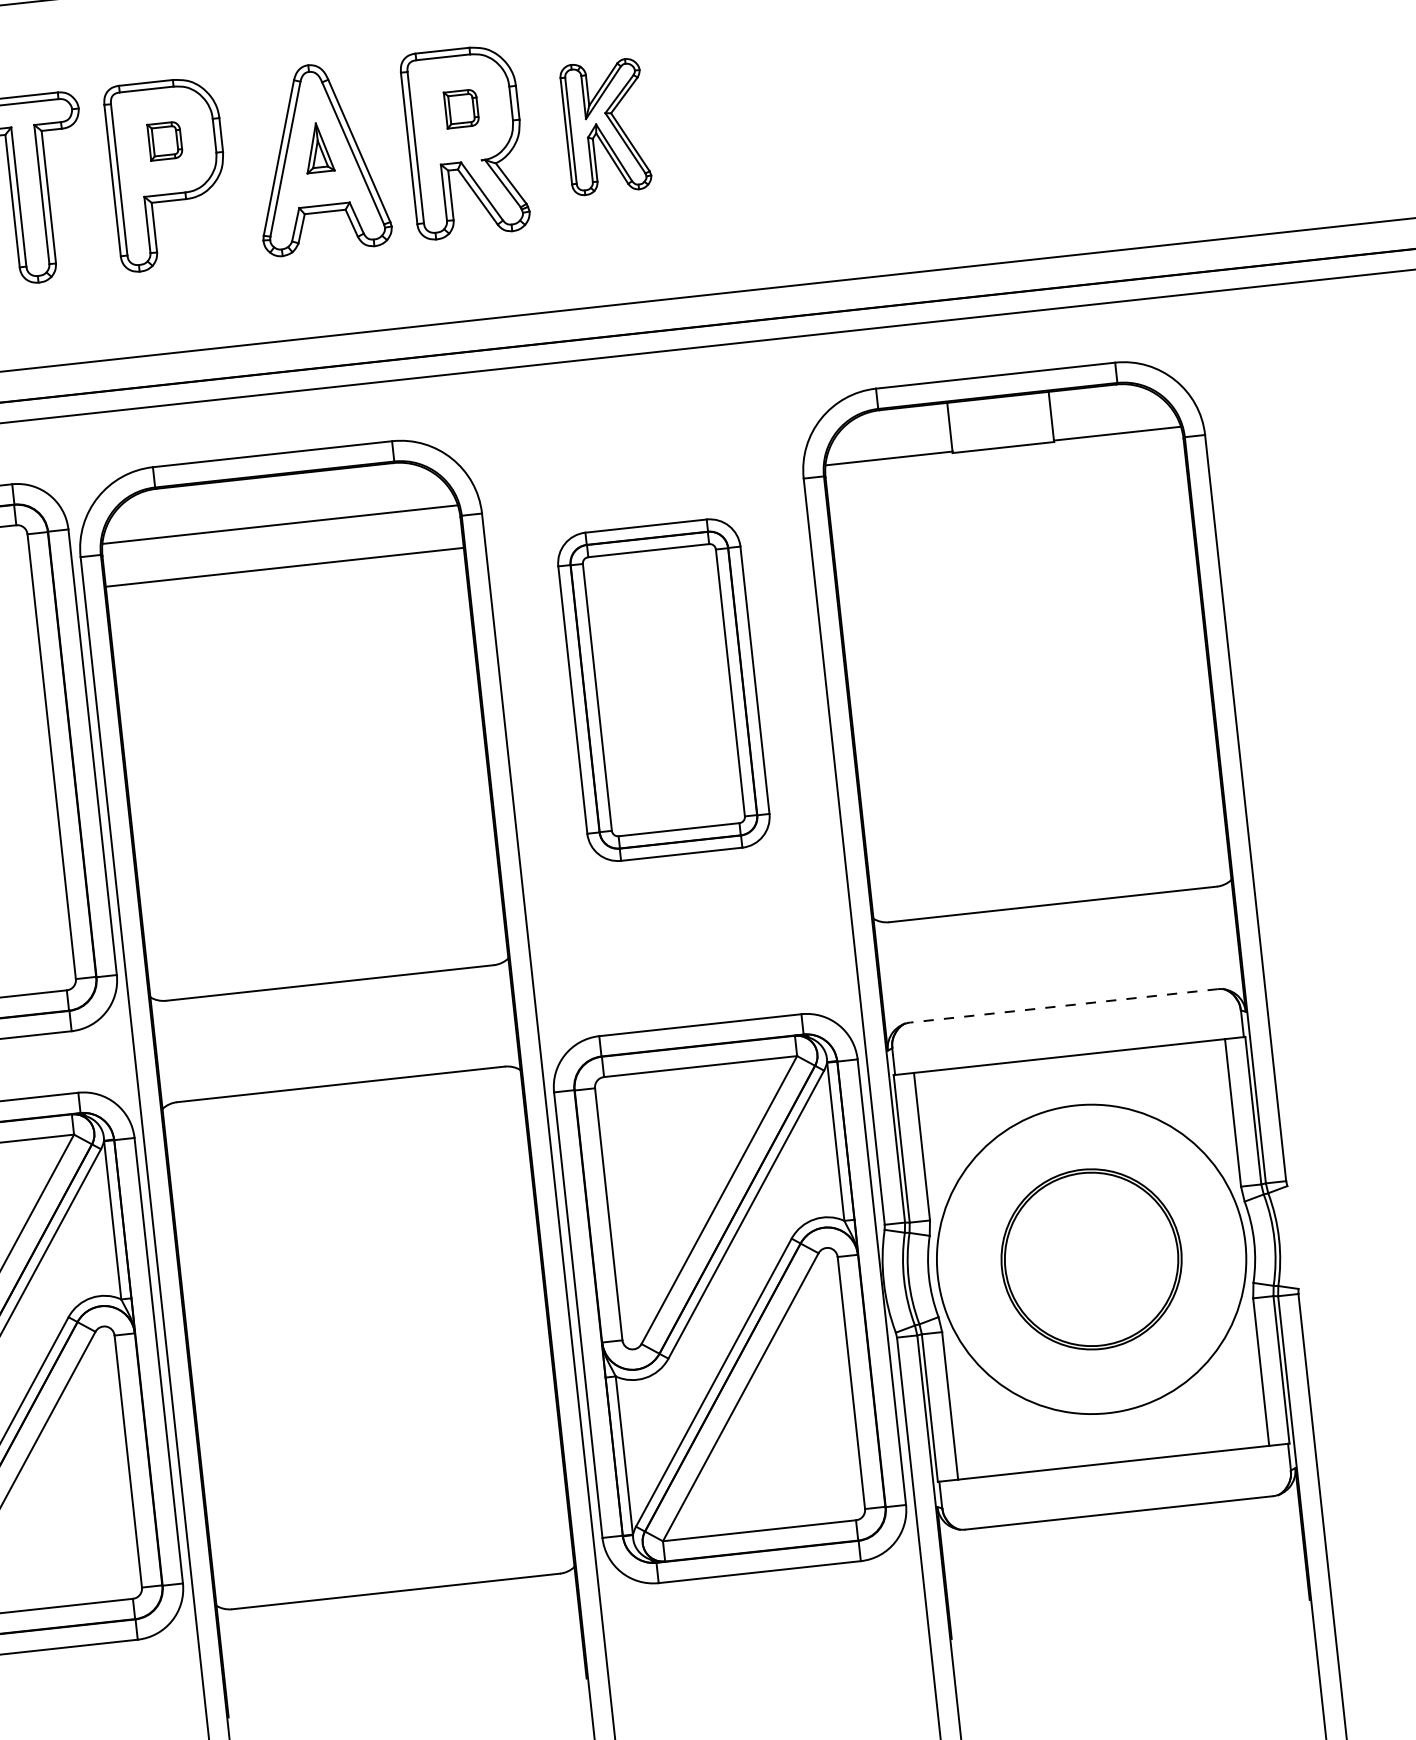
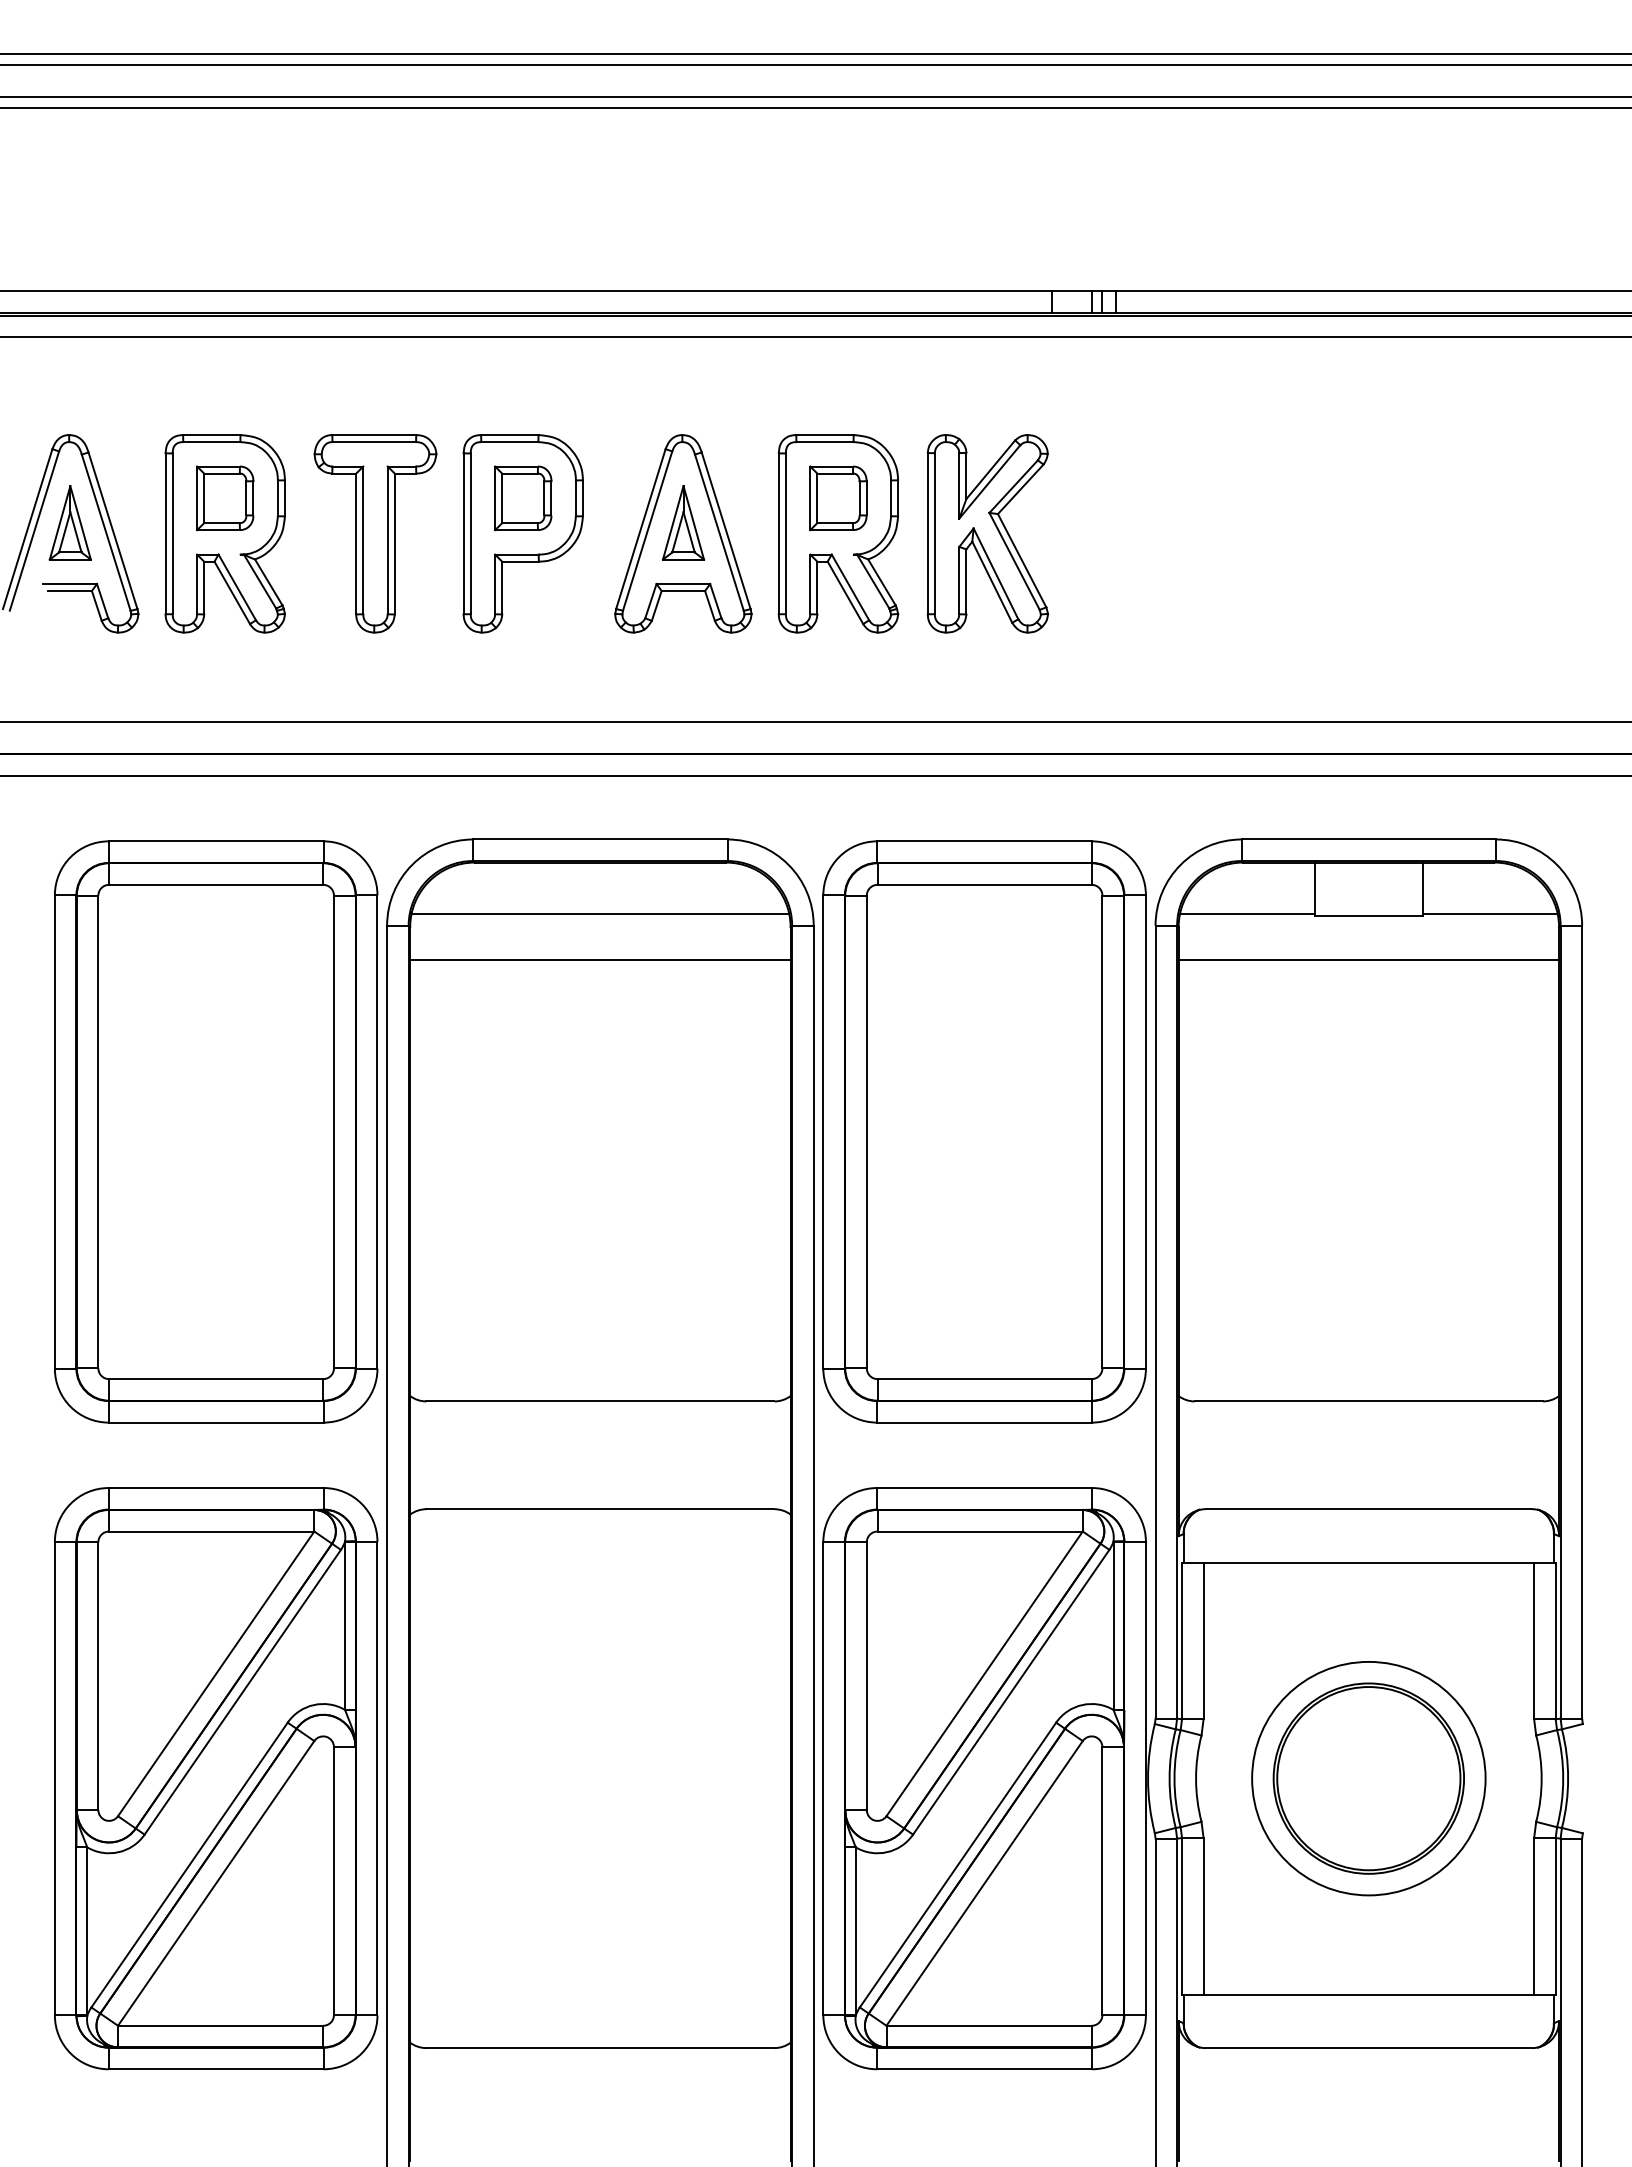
part: (461, 109) -> (838, 498), size x1.67
part: (605, 126) -> (987, 533), size x1.43
part: (165, 141) -> (523, 498), size x1.67
part: (318, 147) -> (683, 522), size x1.43
line: (1007, 488) -> (1368, 959), added
part: (663, 689) -> (984, 1131), size x1.67
line: (1063, 1006) -> (1368, 1509), dashed -> solid
circle: (1091, 1259) -> (1368, 1778), size x0.71

